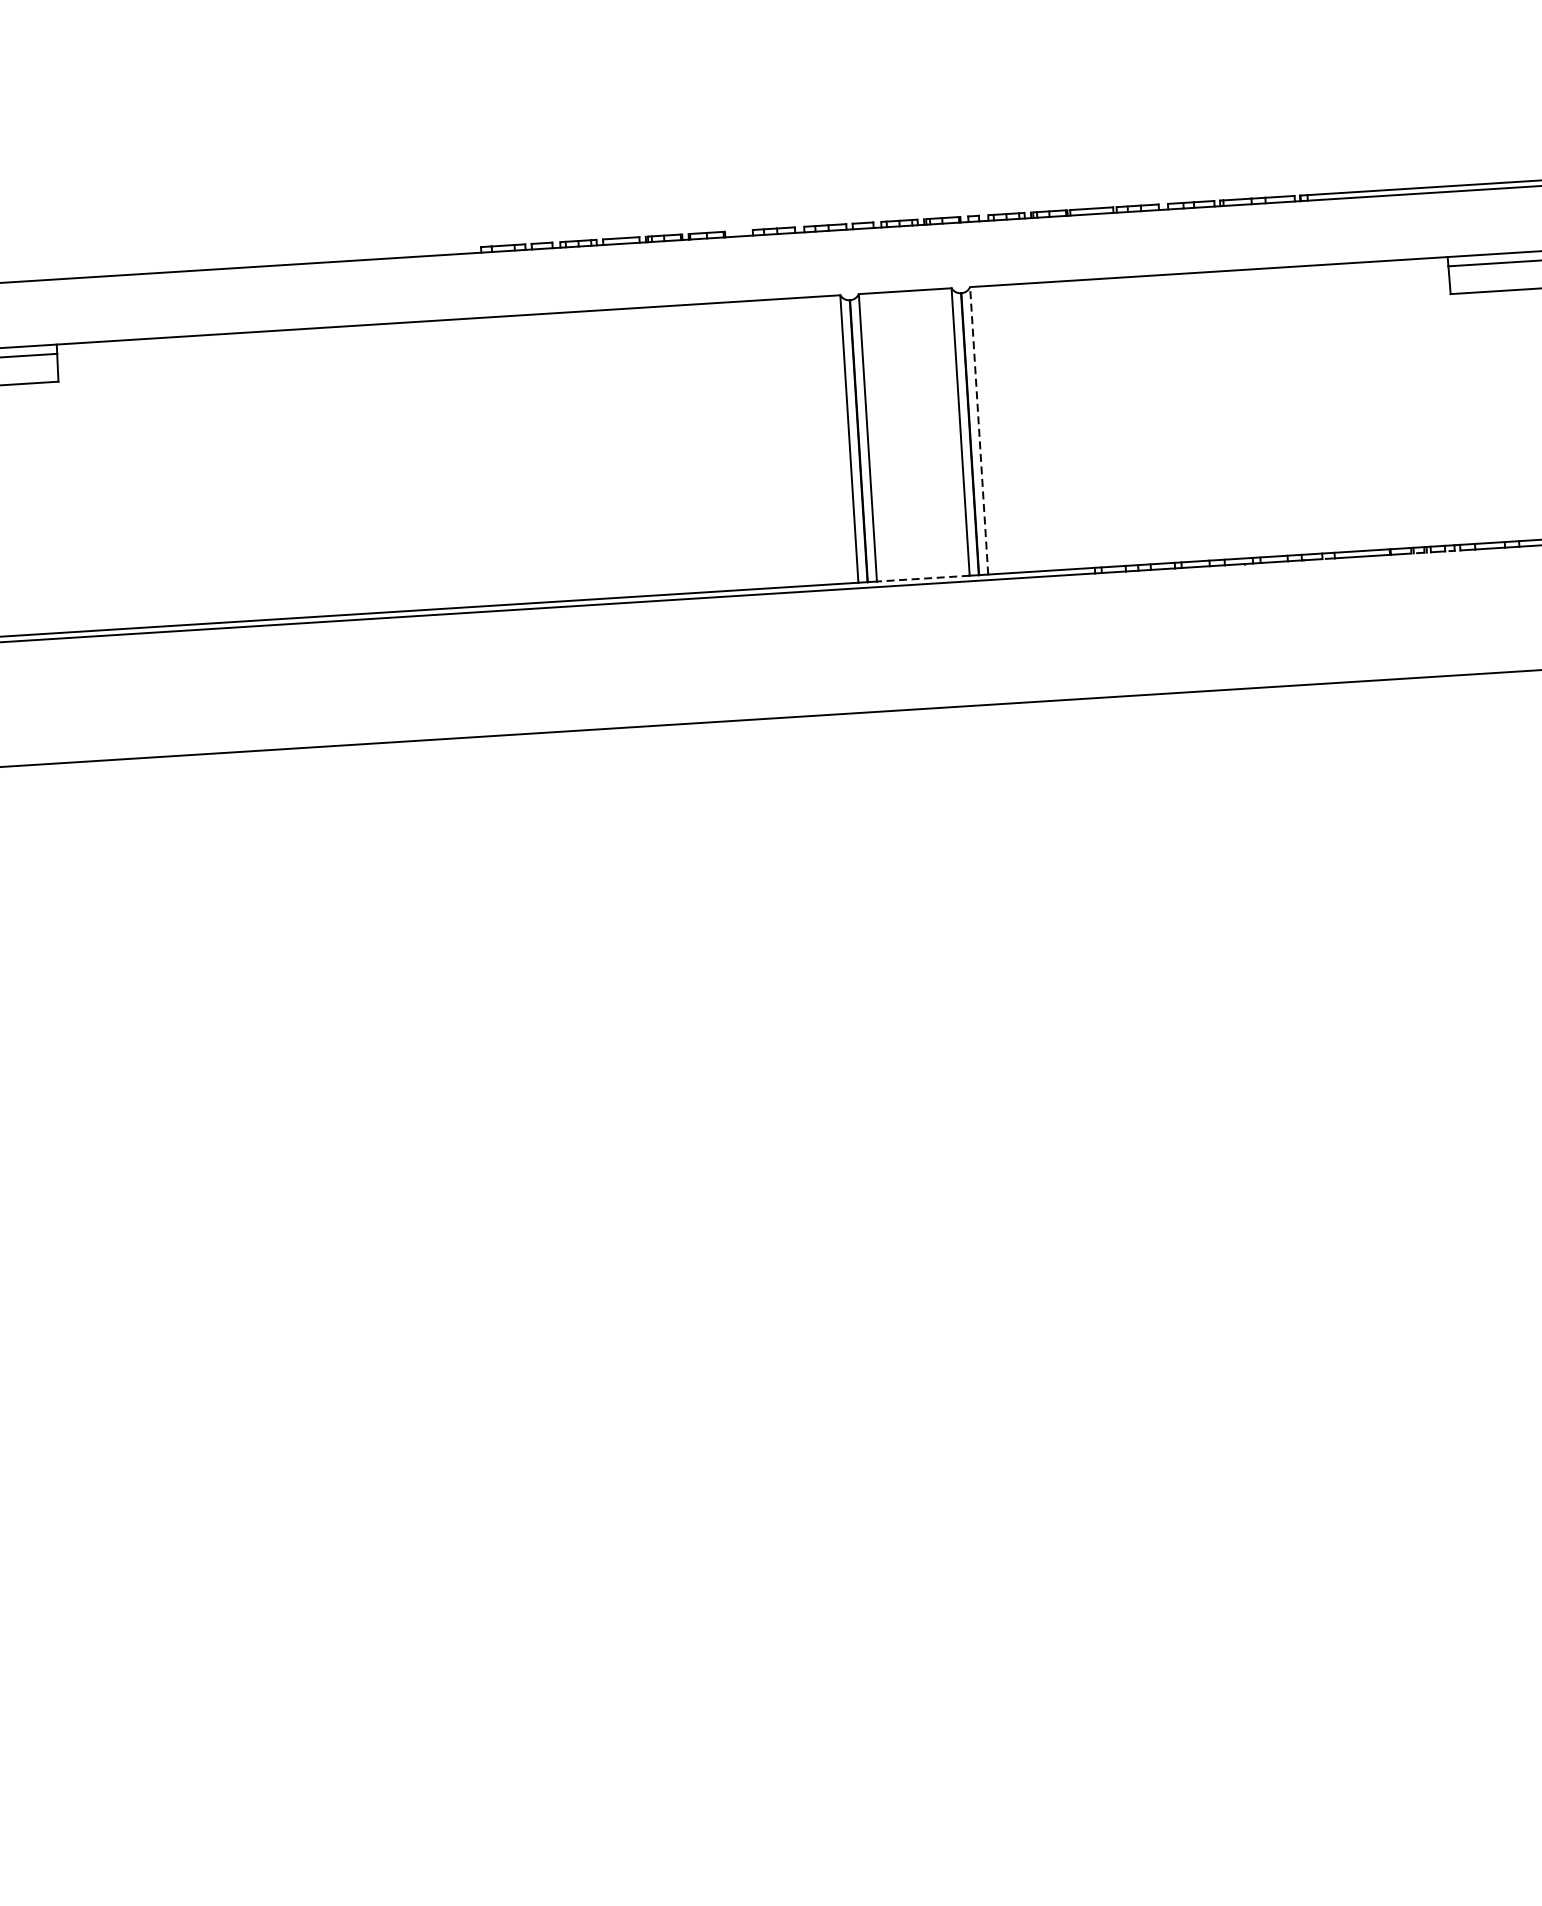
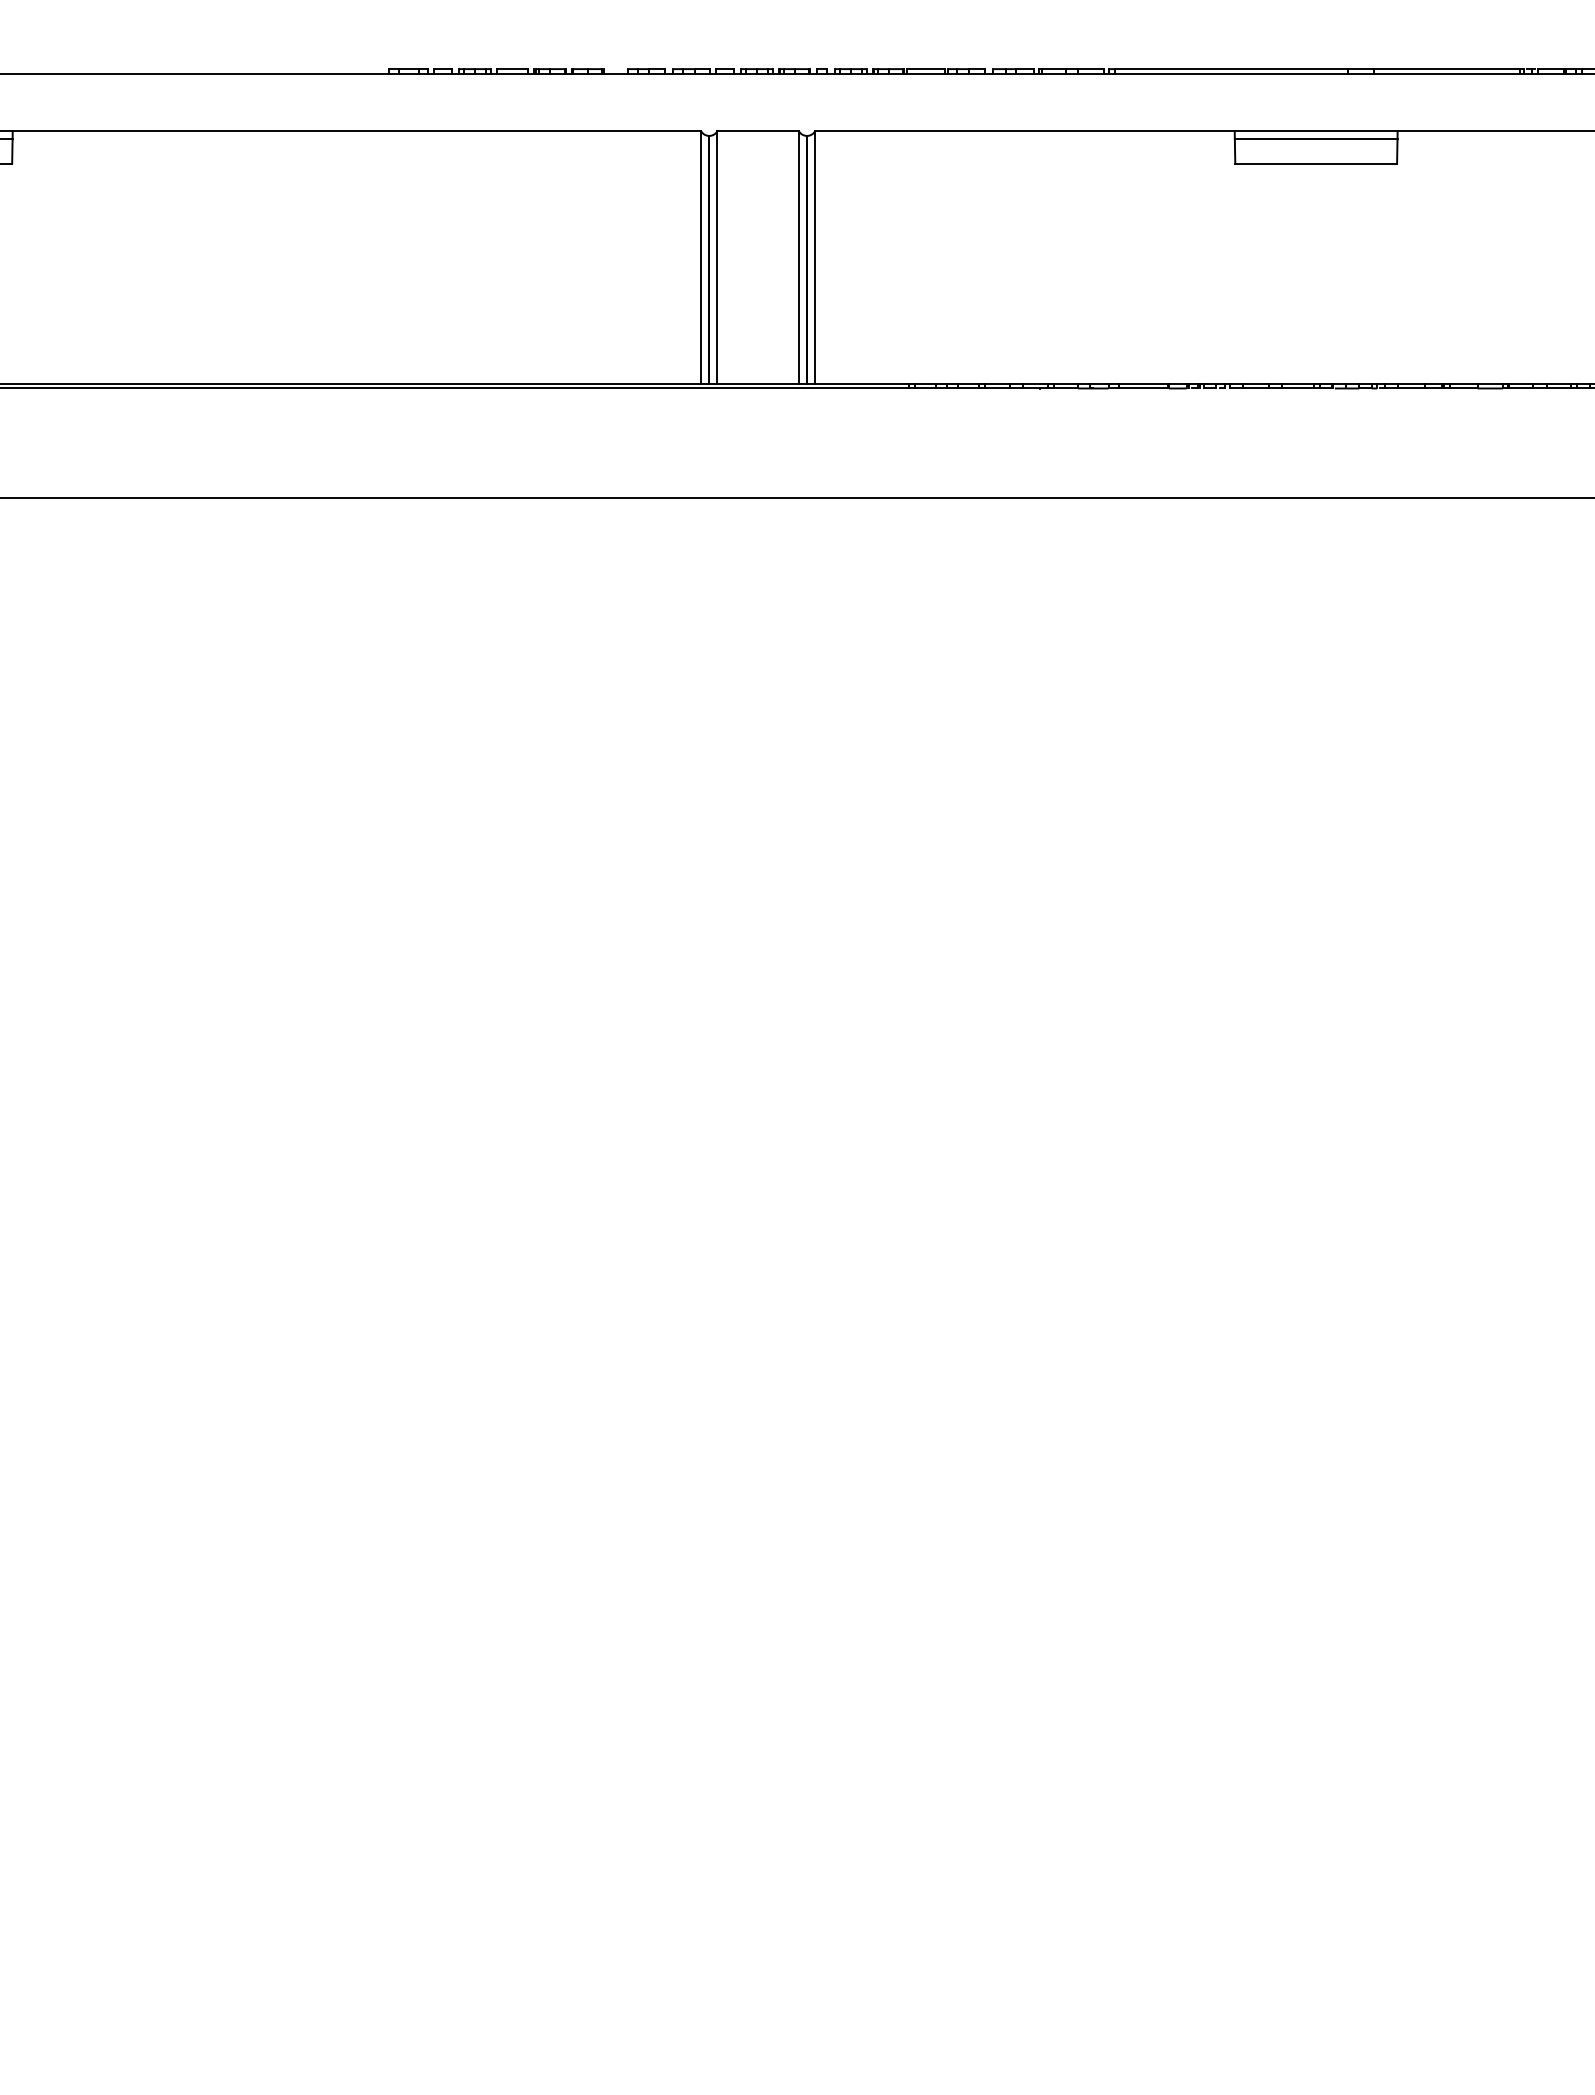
line: (979, 429) -> (815, 256), dashed -> solid
line: (923, 578) -> (758, 383), dashed -> solid

